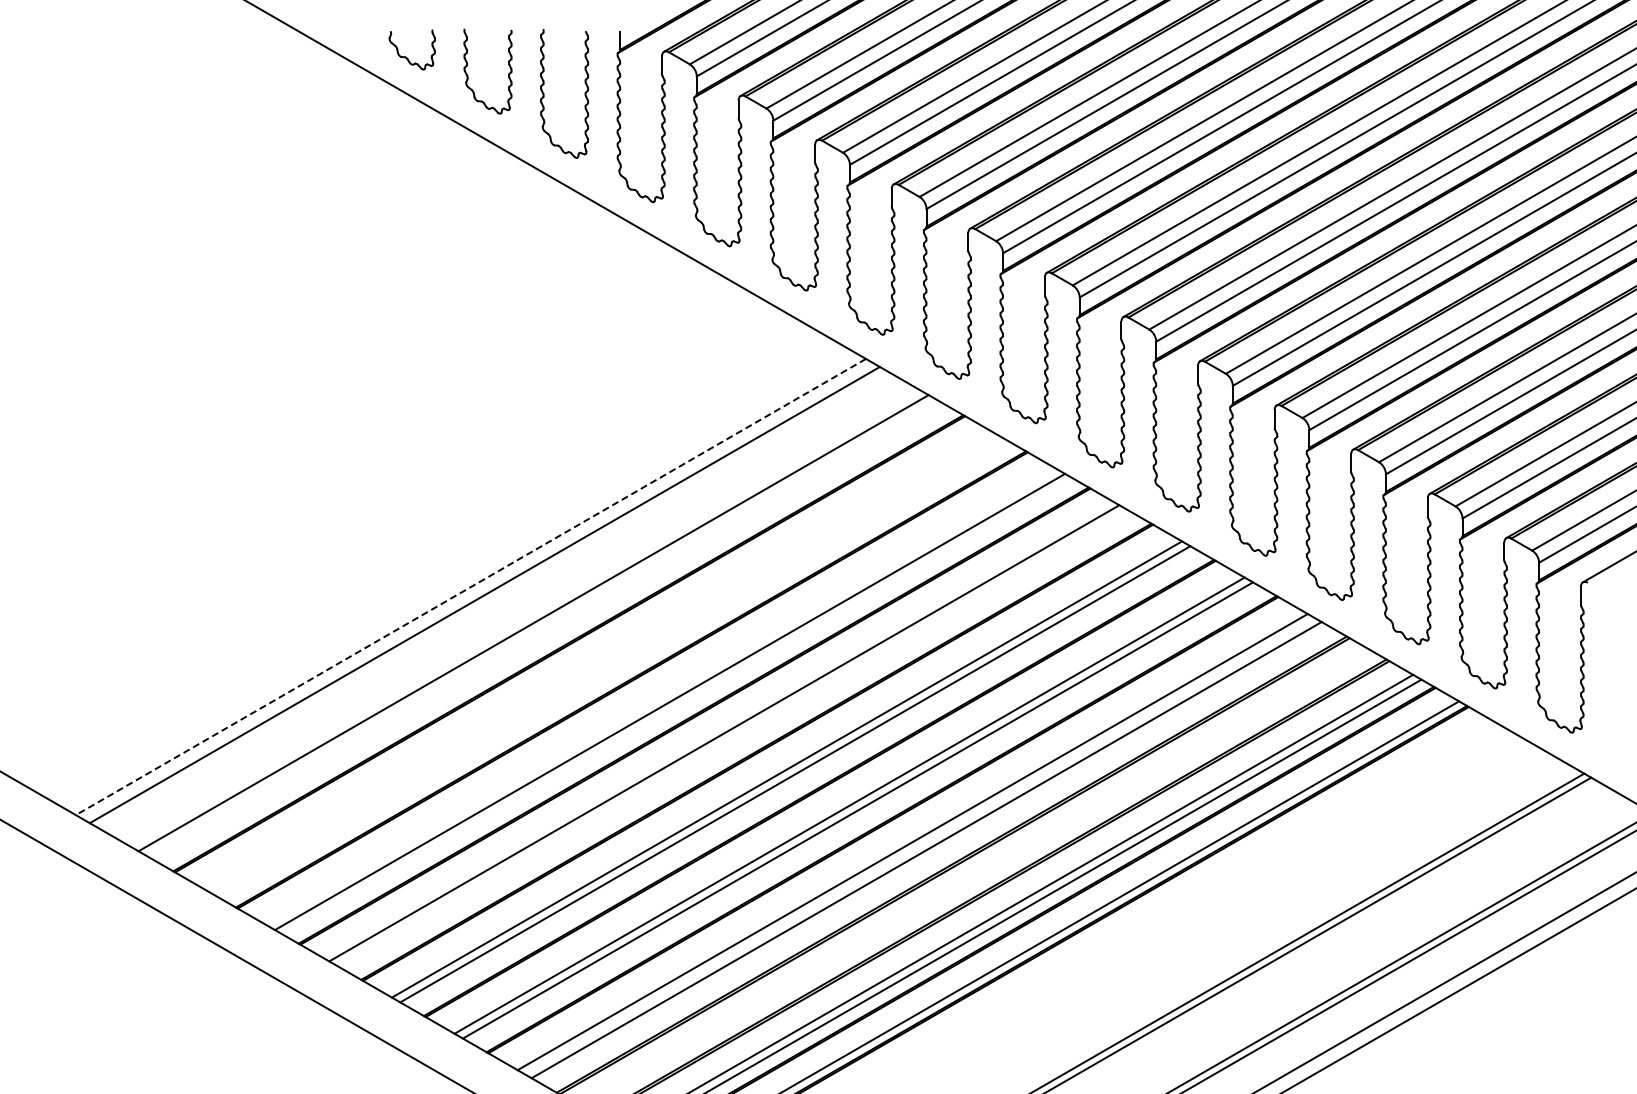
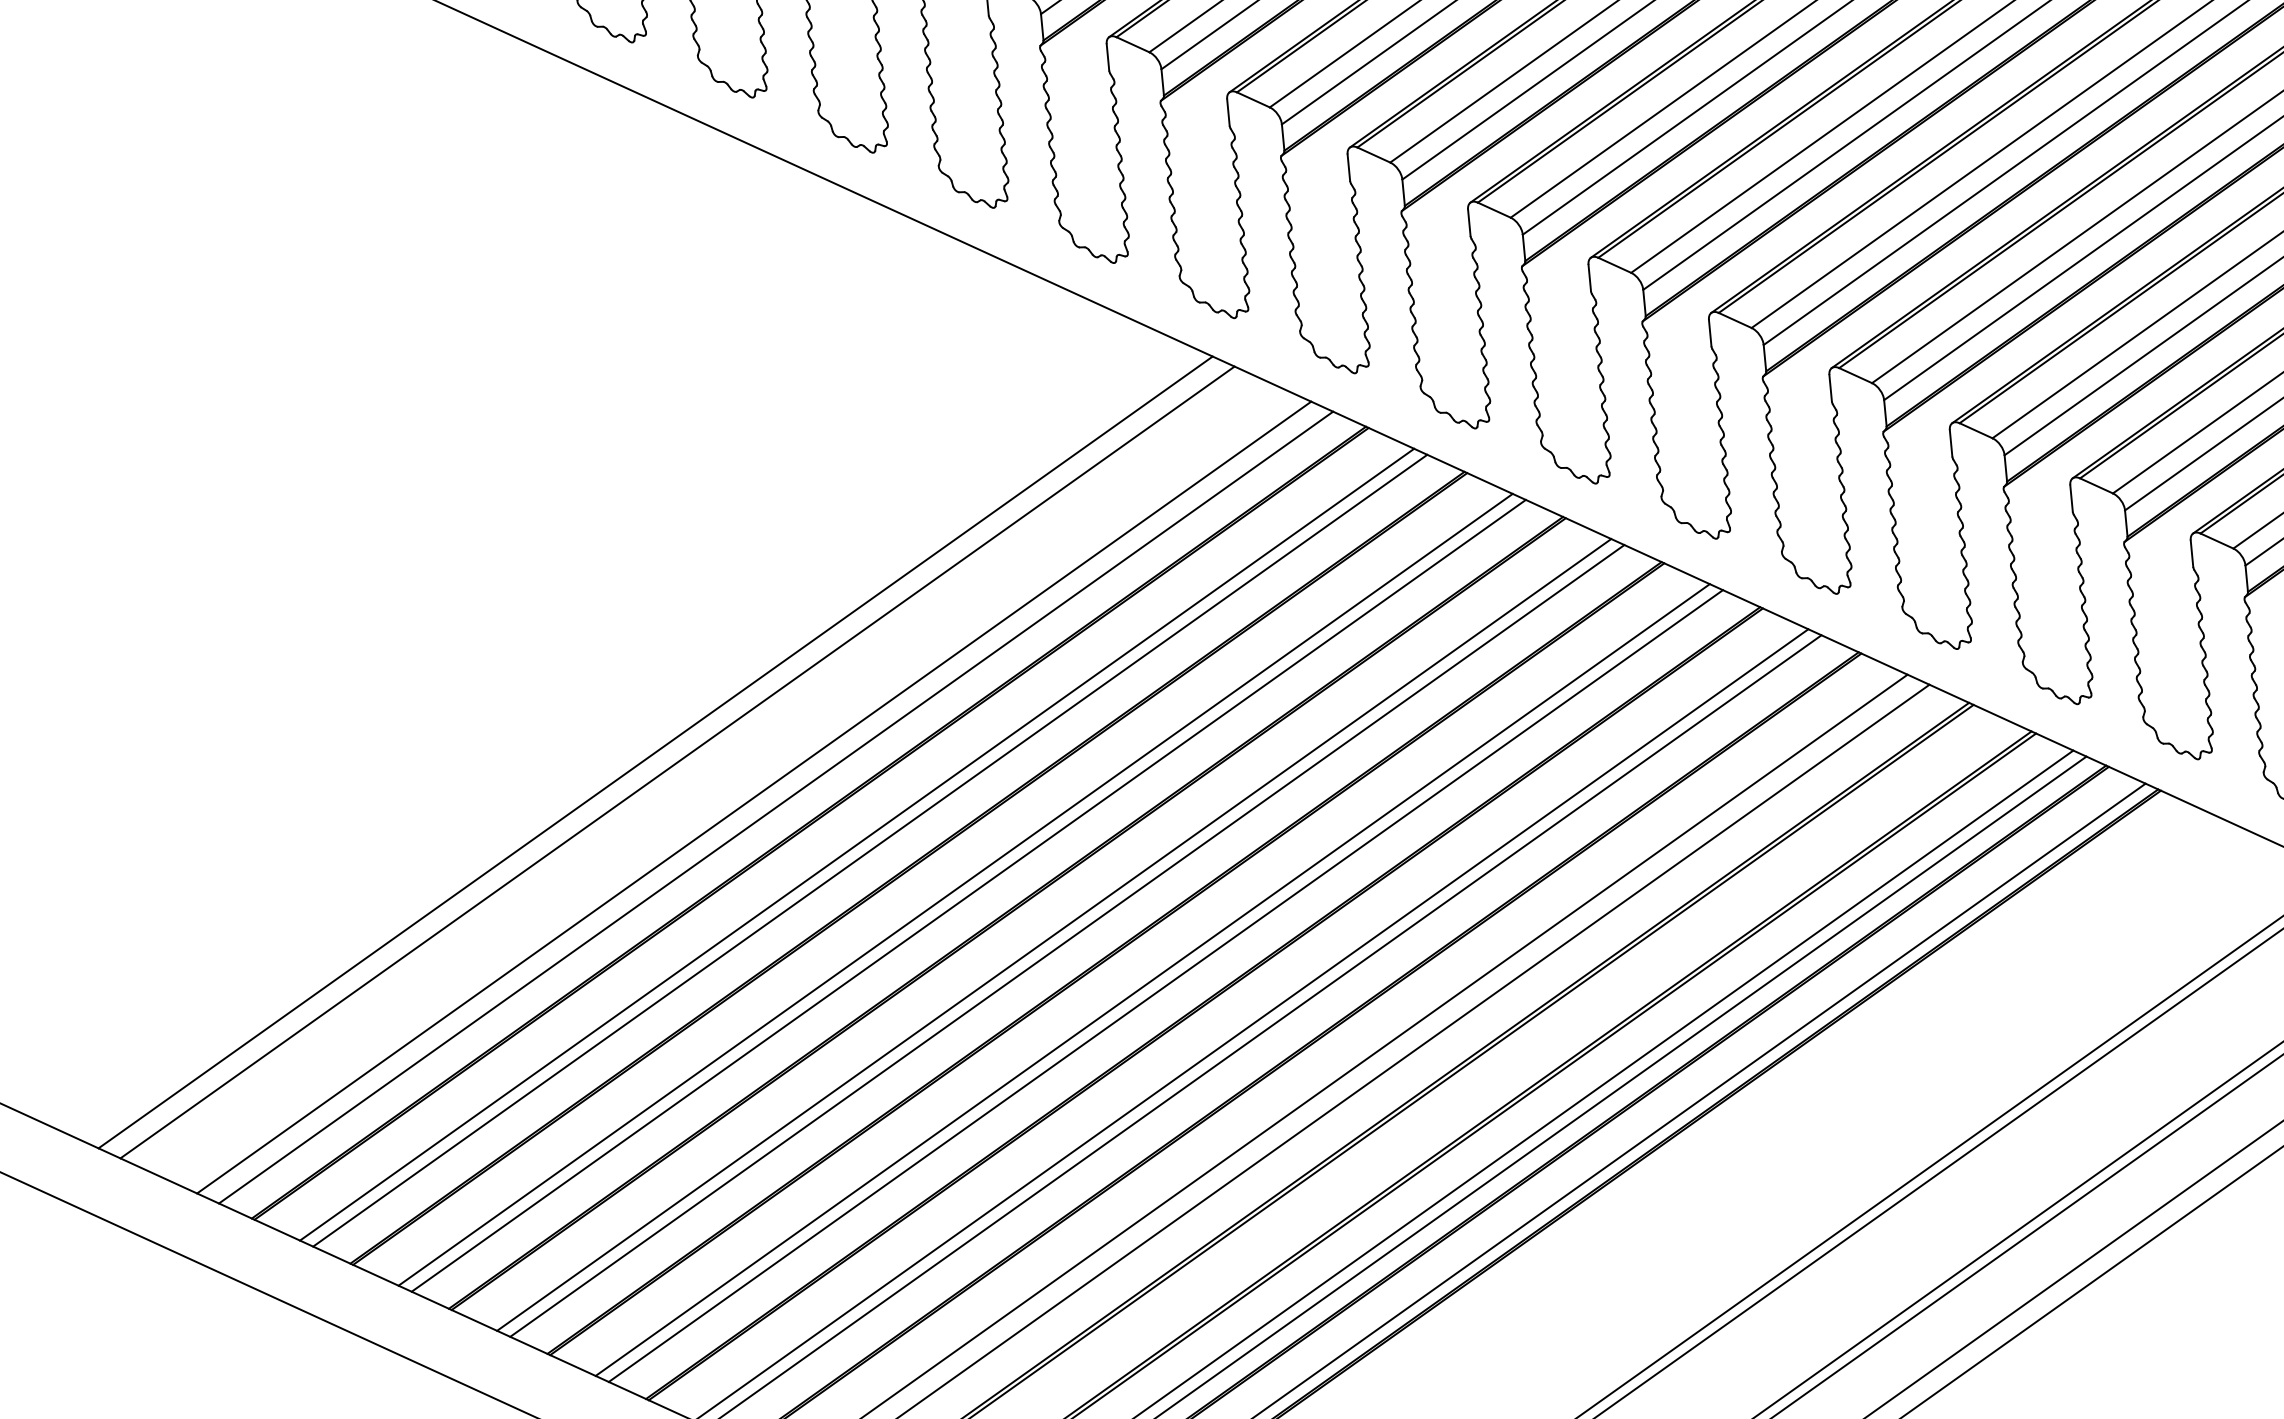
line: (470, 587) -> (655, 753), dashed -> solid
line: (547, 631) -> (776, 807), added
line: (598, 660) -> (856, 844), added
line: (607, 665) -> (870, 850), added
line: (661, 697) -> (955, 890), added
line: (732, 738) -> (1067, 941), added

